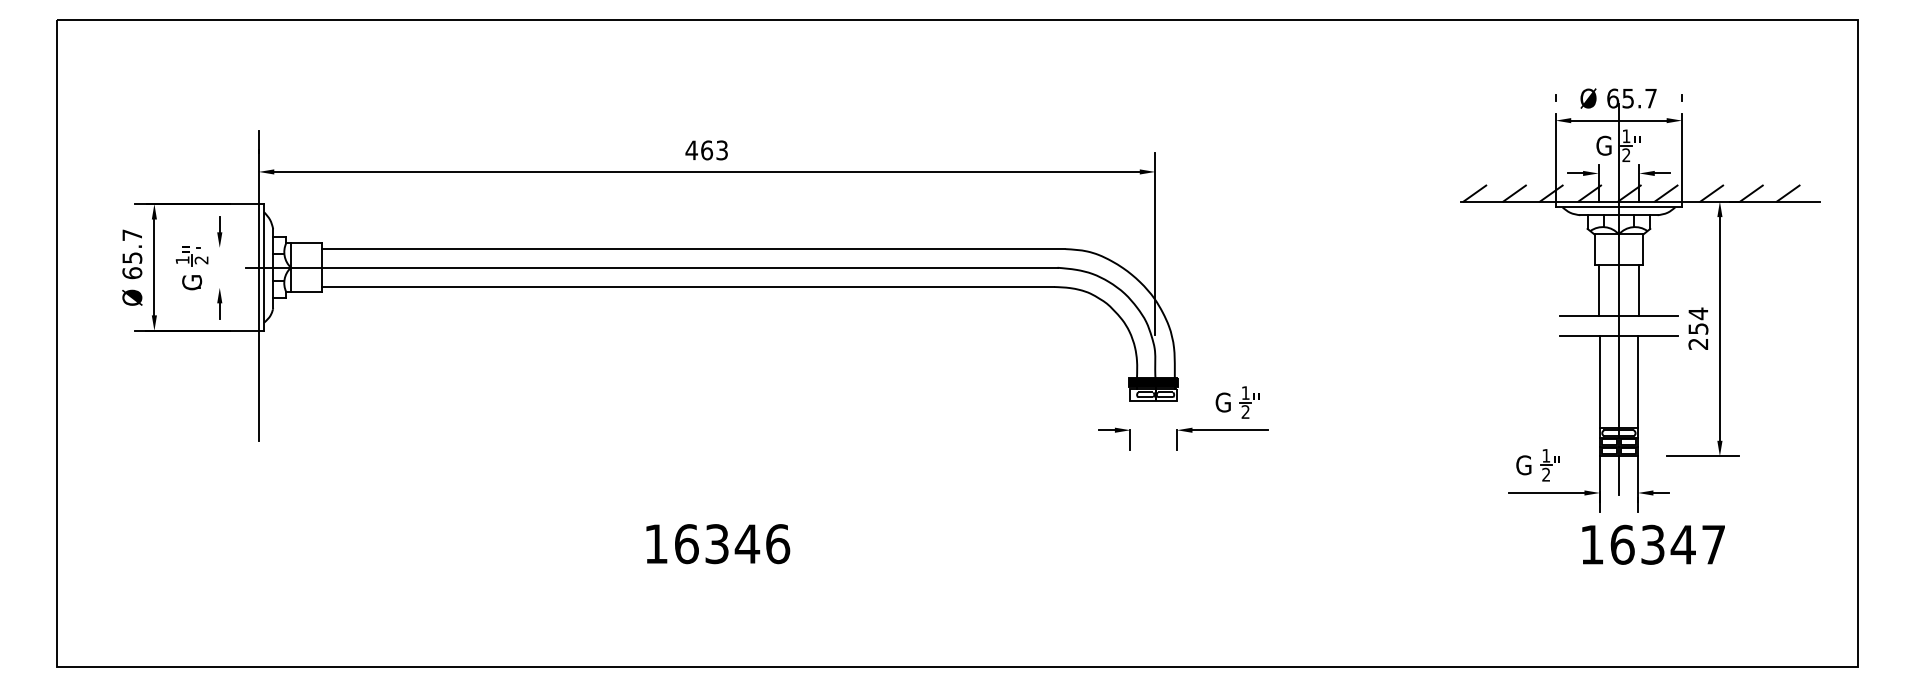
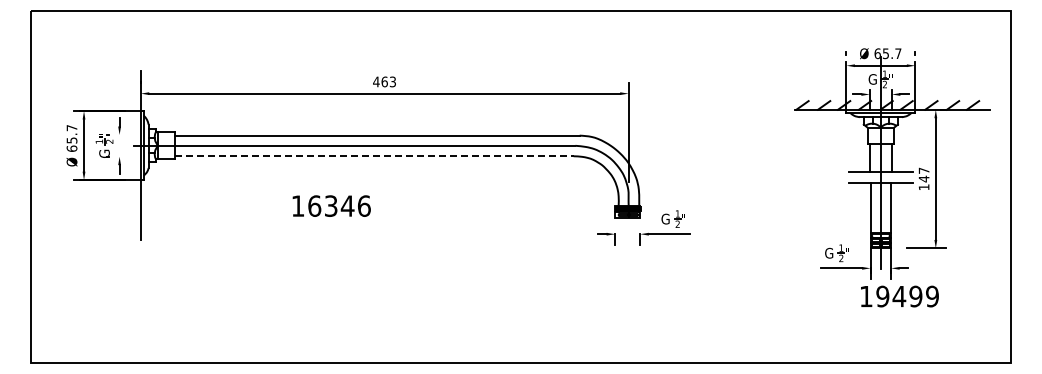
line: (688, 287) -> (374, 156), solid -> dashed
text: (1697, 327) -> (923, 178), 254 -> 147
text: (717, 542) -> (331, 205), moved
text: (1667, 544) -> (907, 296), 16347 -> 19499

